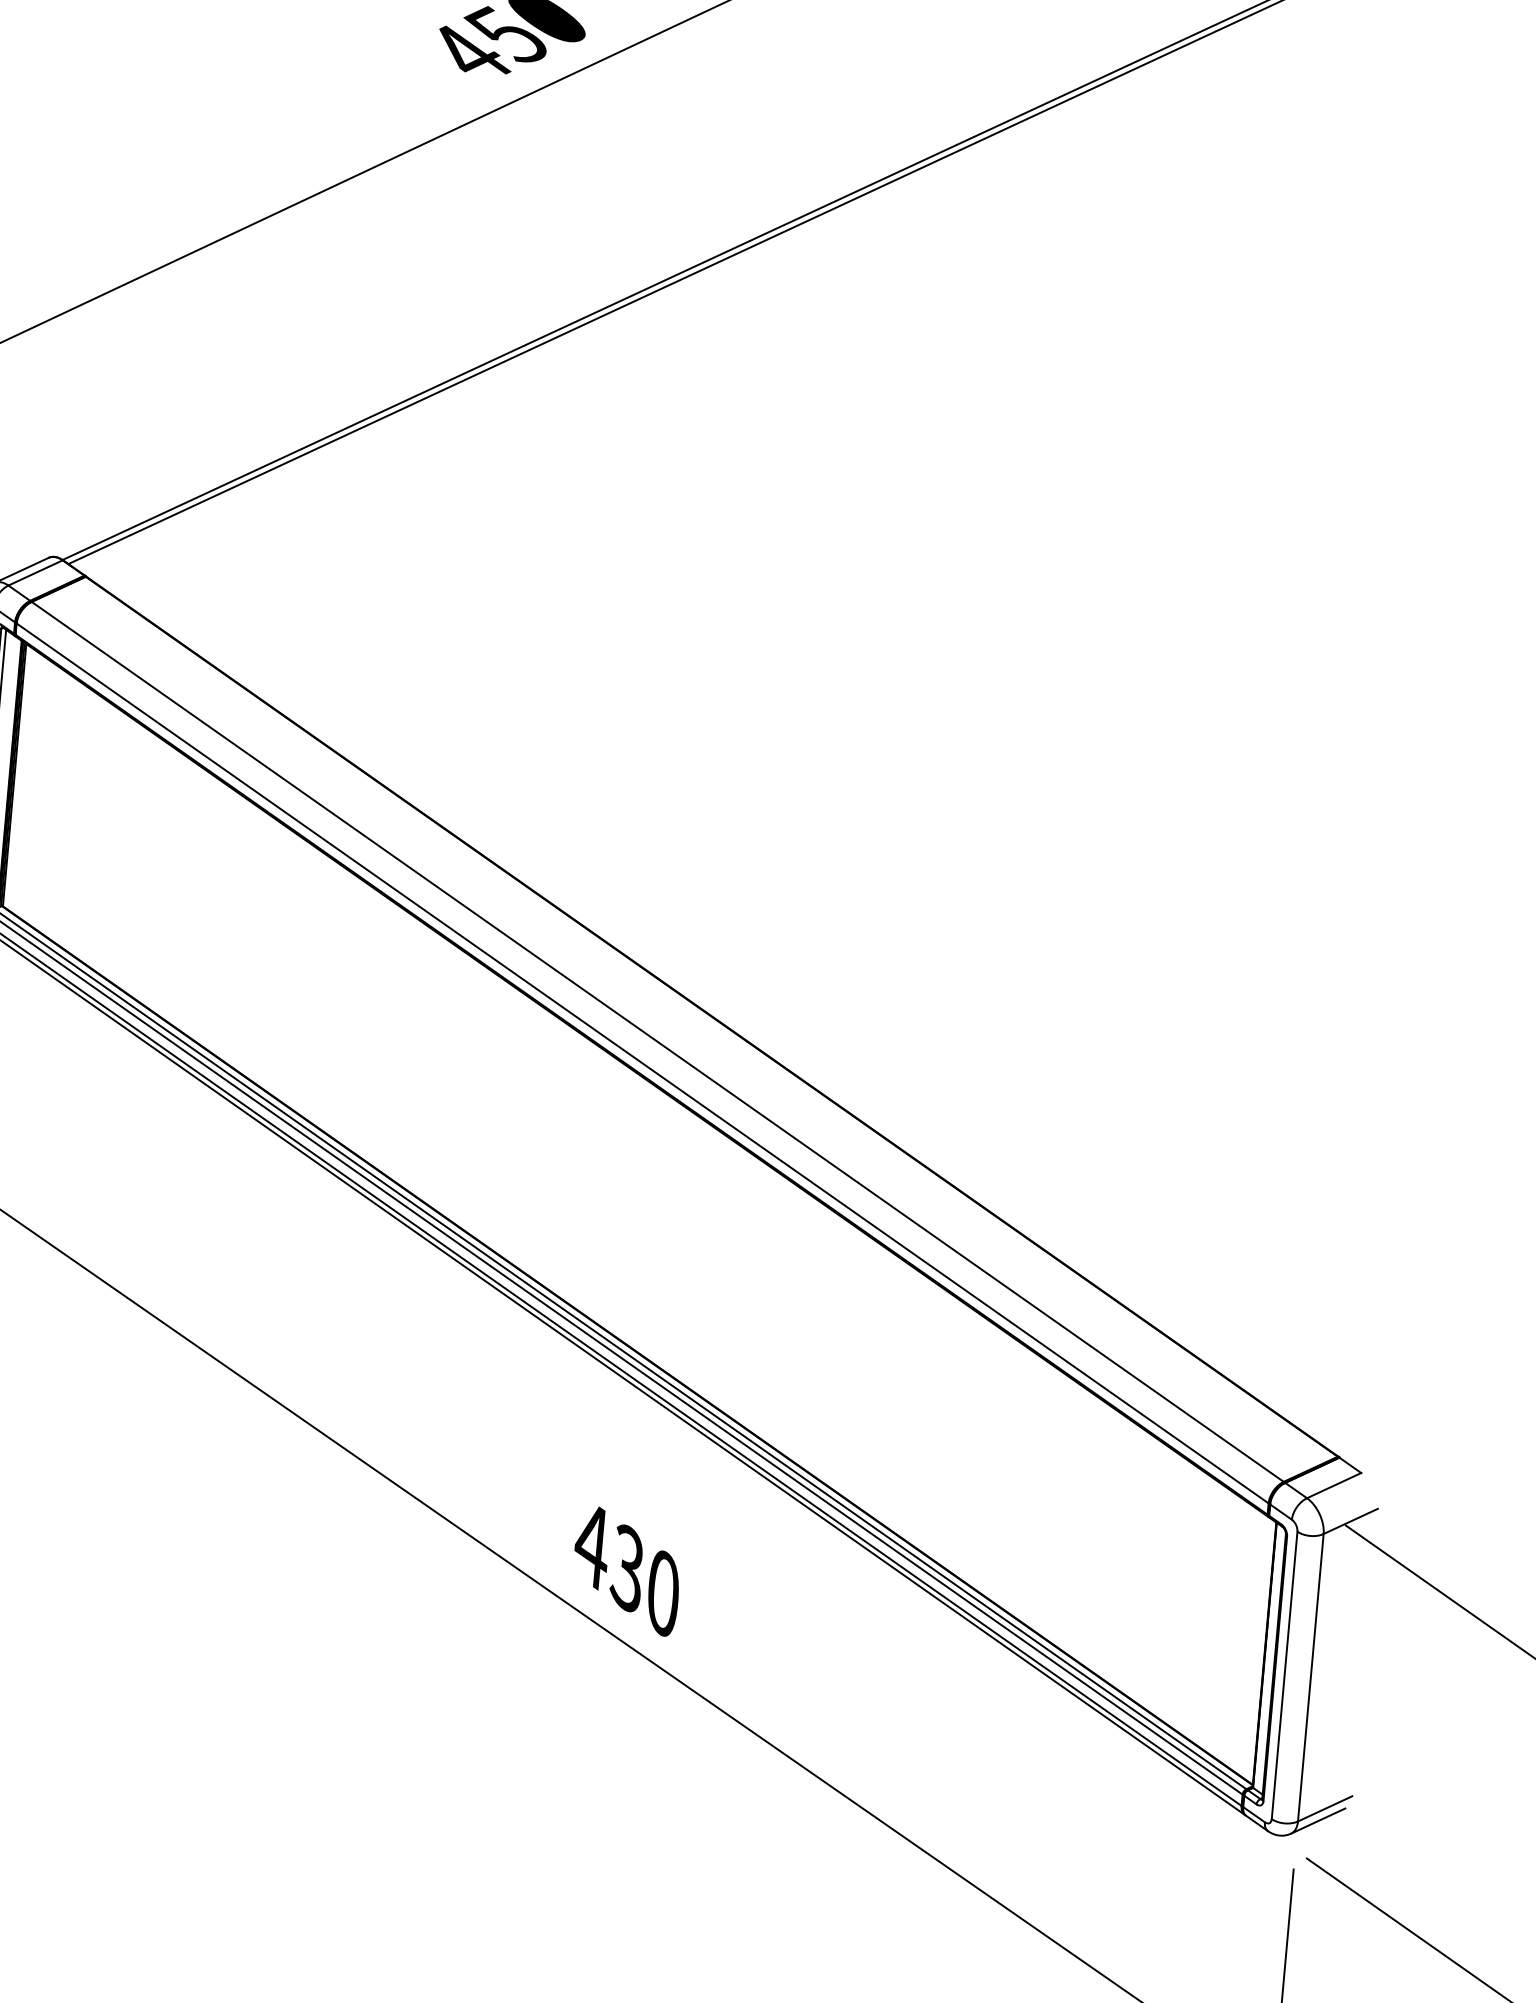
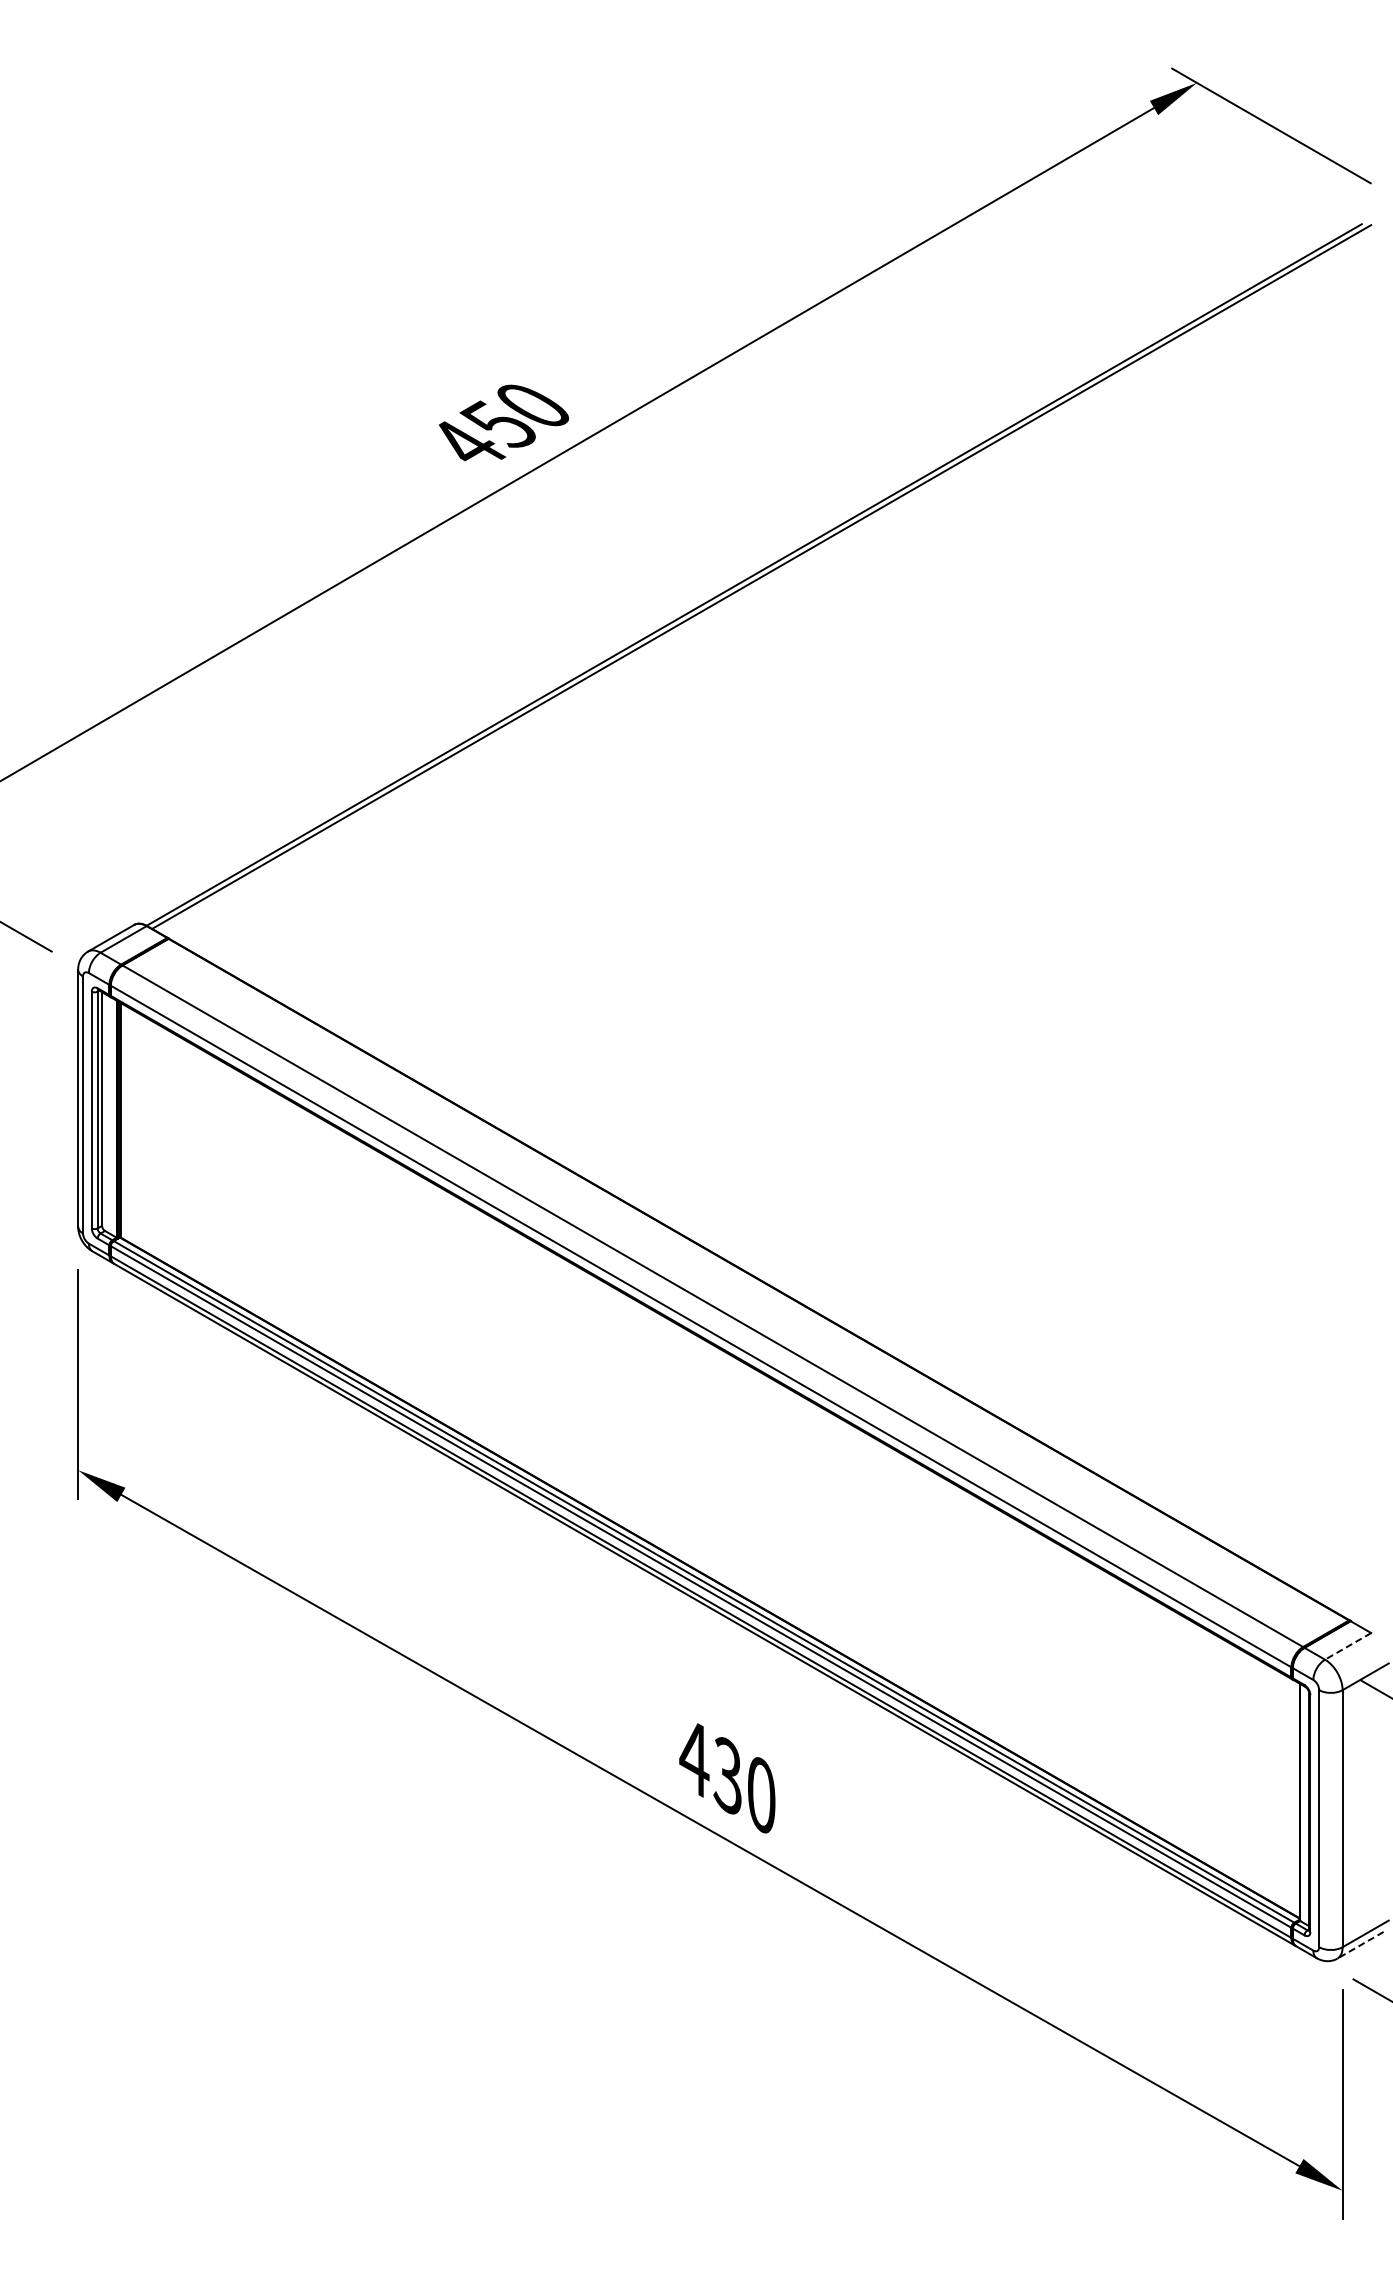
line: (1334, 1485) -> (1348, 1646), solid -> dashed
line: (1318, 1821) -> (1360, 1945), solid -> dashed

